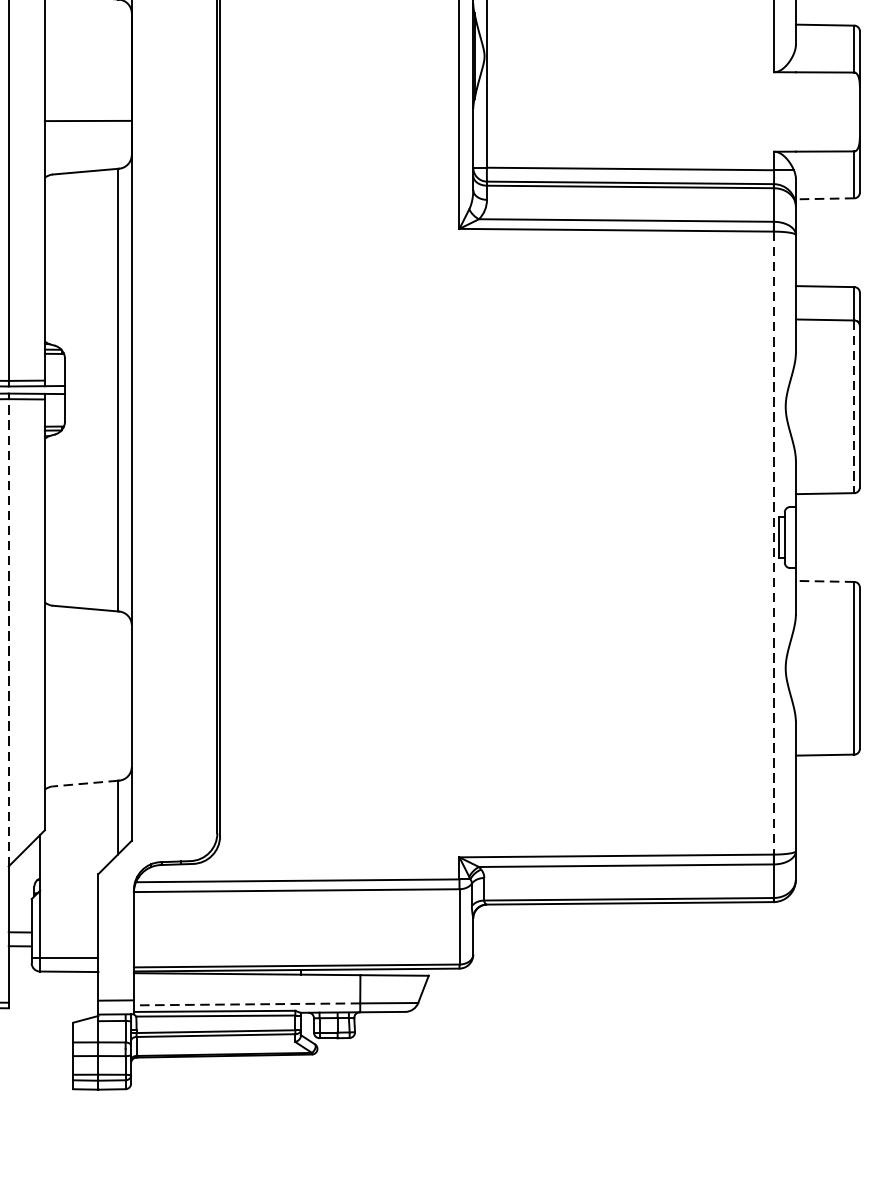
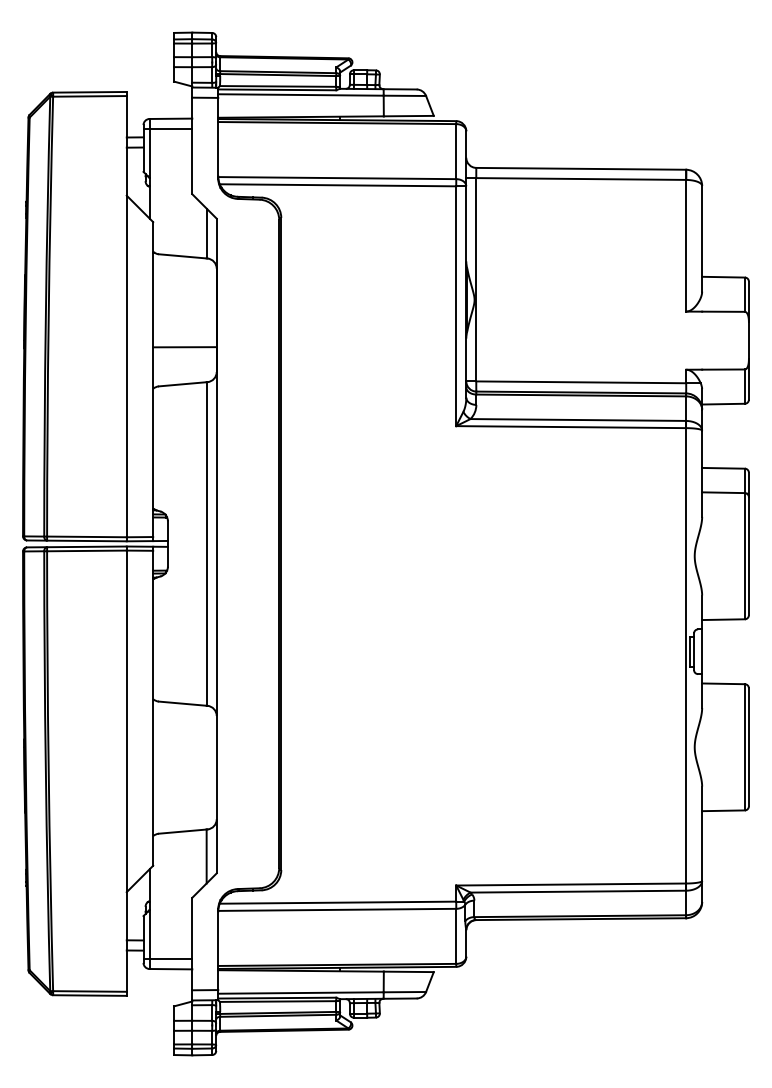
line: (825, 199) -> (723, 404), dashed -> solid
line: (853, 407) -> (744, 556), dashed -> solid
line: (774, 542) -> (686, 655), dashed -> solid
line: (825, 580) -> (723, 683), dashed -> solid
line: (8, 632) -> (126, 721), dashed -> solid
line: (84, 783) -> (182, 831), dashed -> solid
line: (246, 1005) -> (300, 993), dashed -> solid

